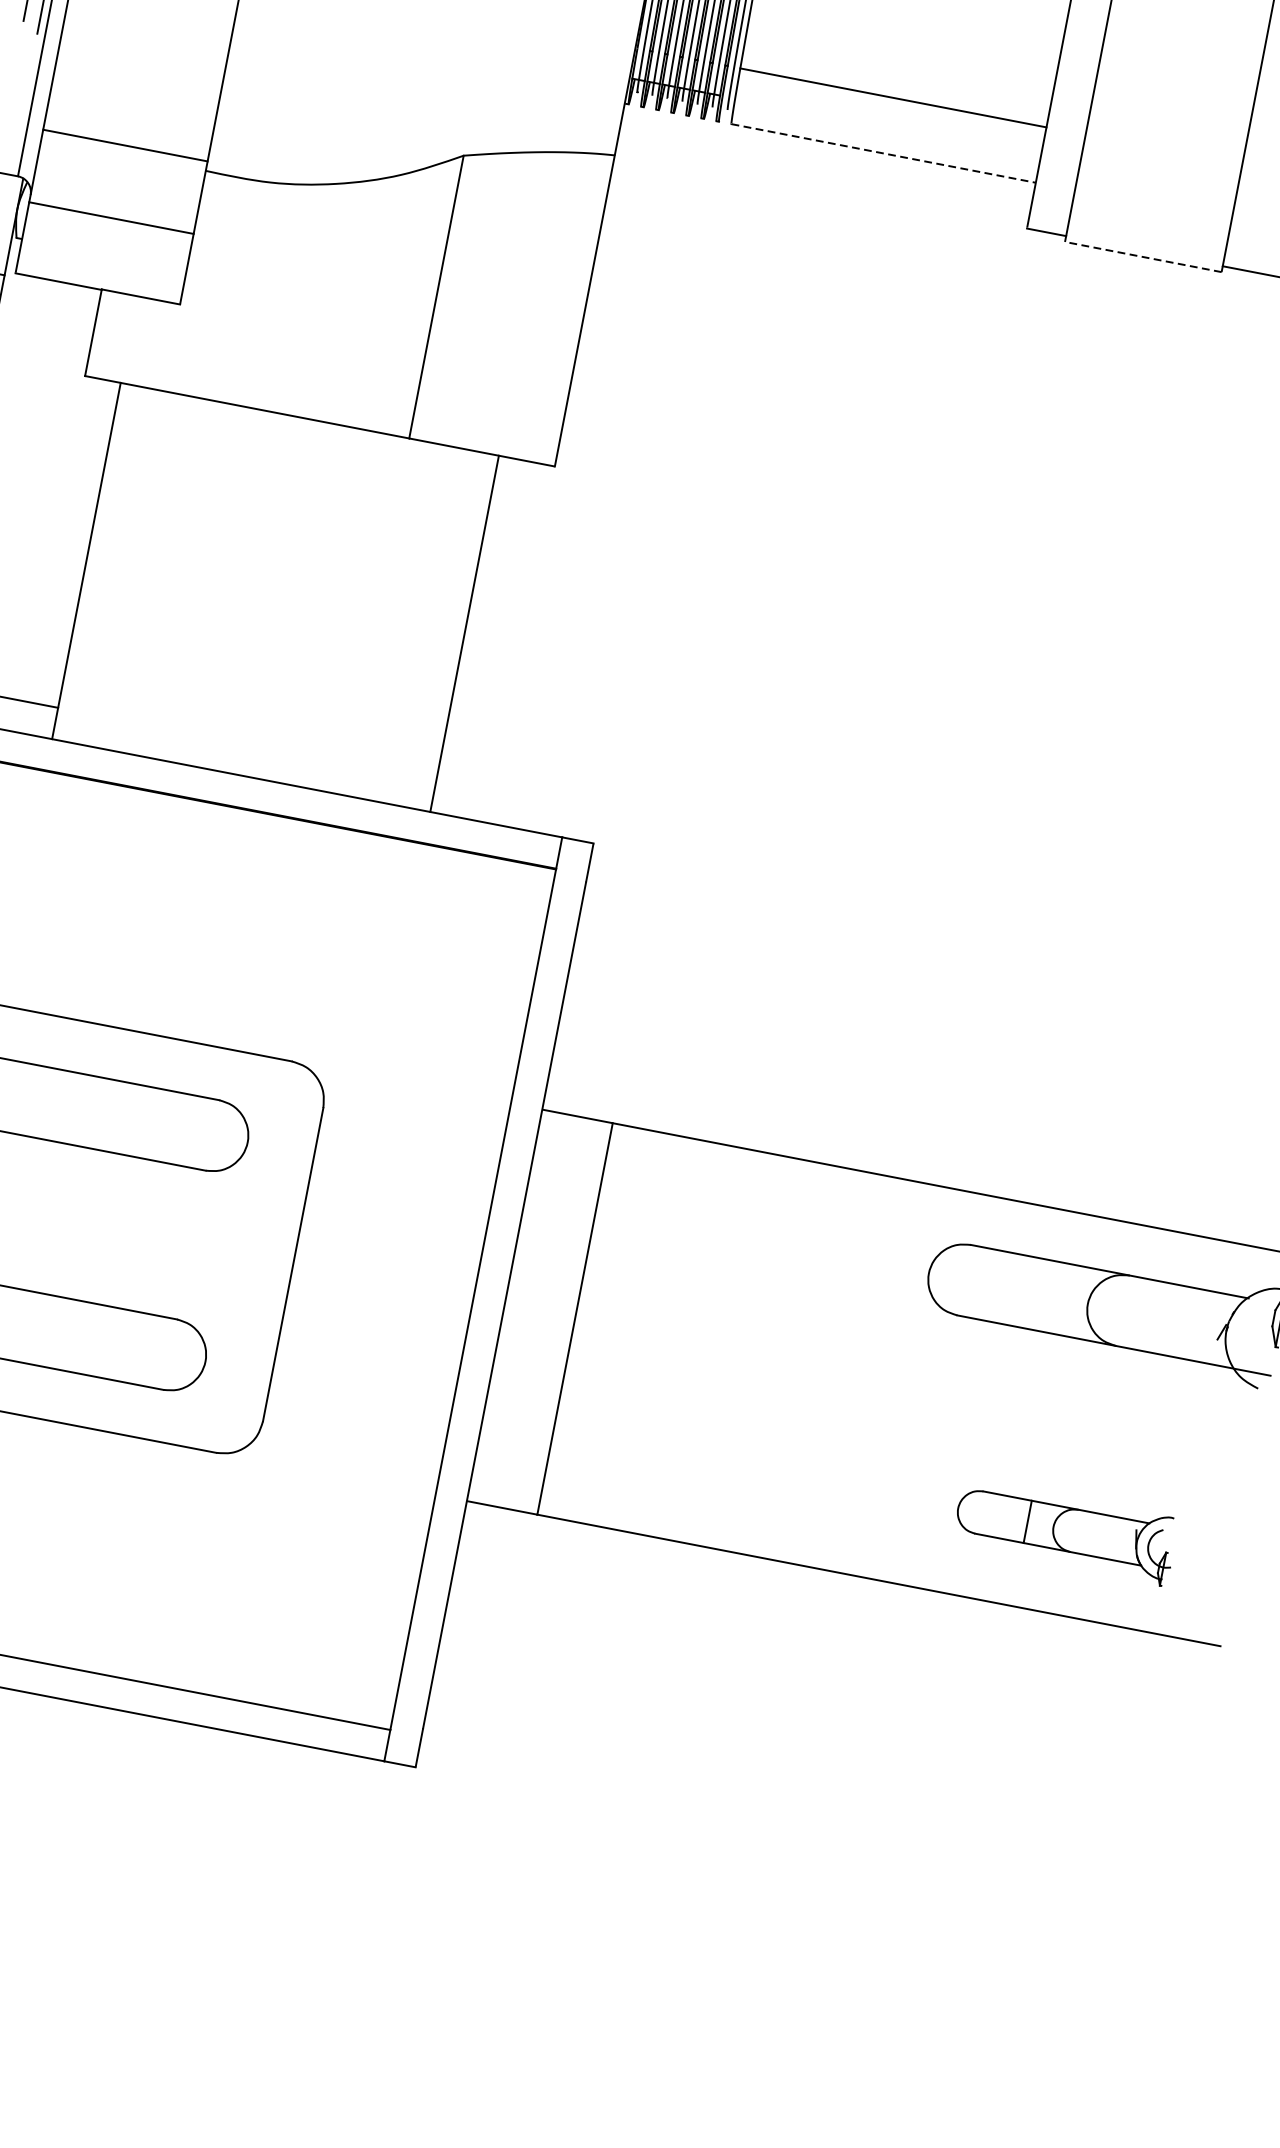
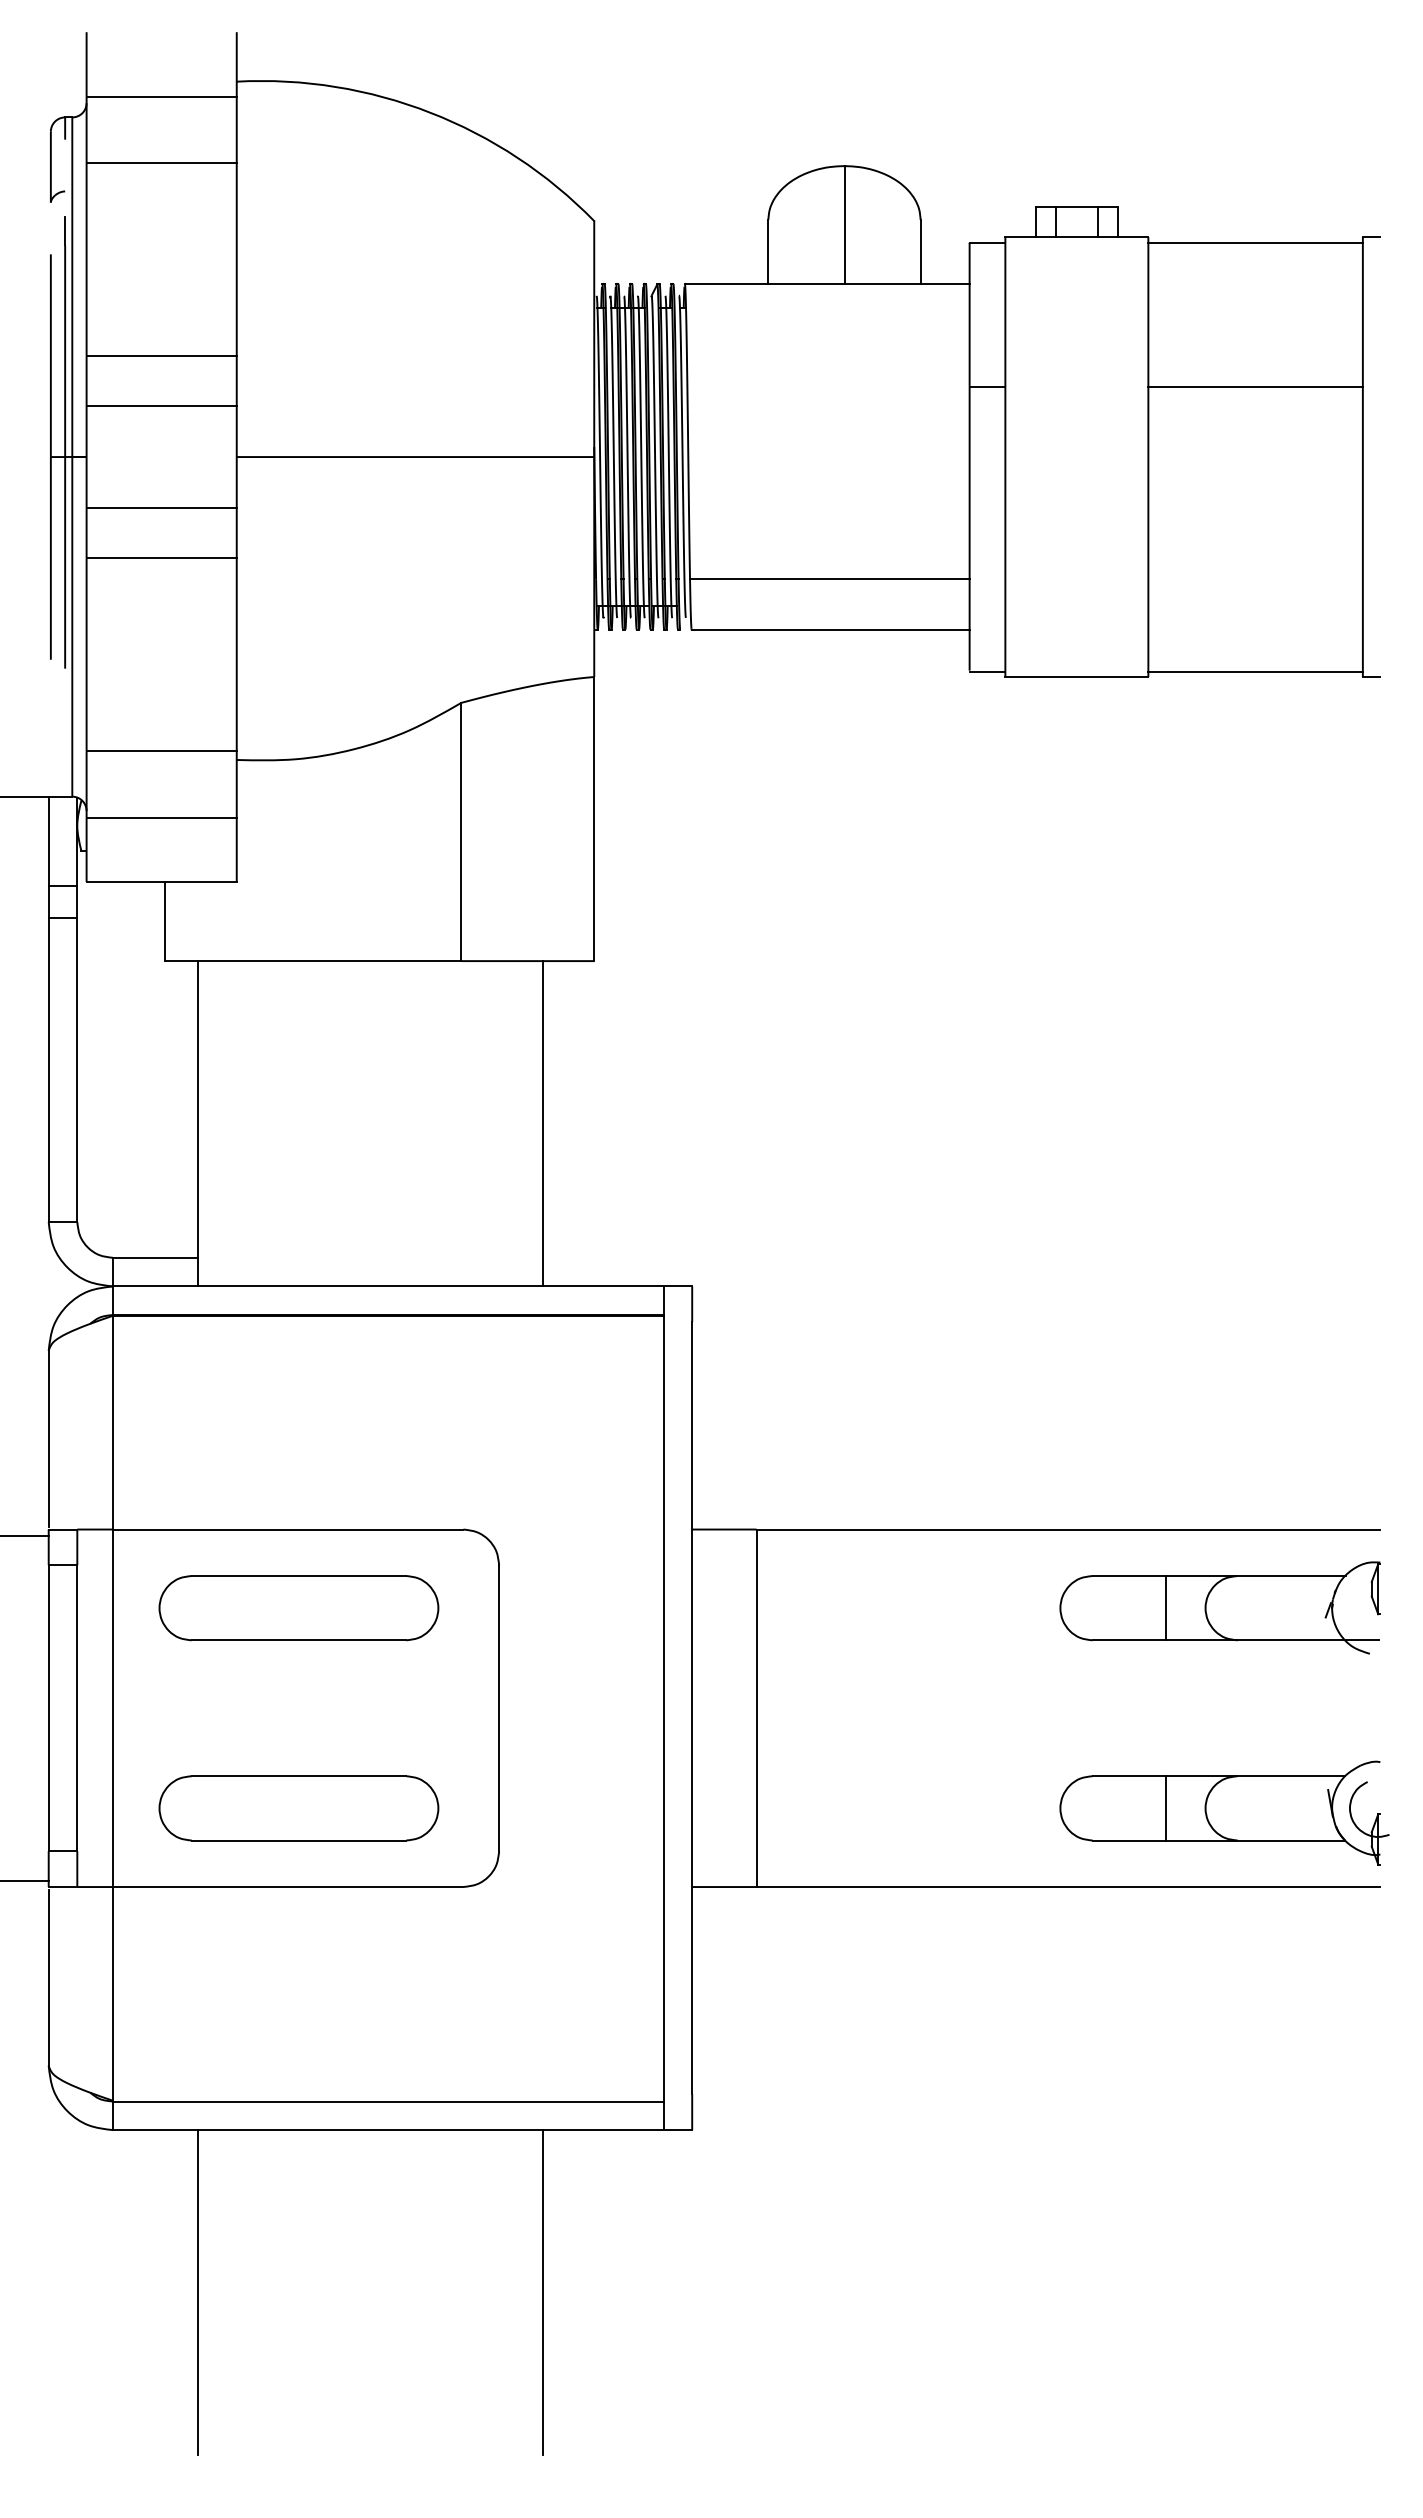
line: (883, 153) -> (830, 629), dashed -> solid
line: (1143, 256) -> (1076, 676), dashed -> solid
line: (1045, 1296) -> (1166, 1608), added
part: (1065, 1531) -> (1224, 1812), size x1.67
line: (218, 1913) -> (543, 2292), added

